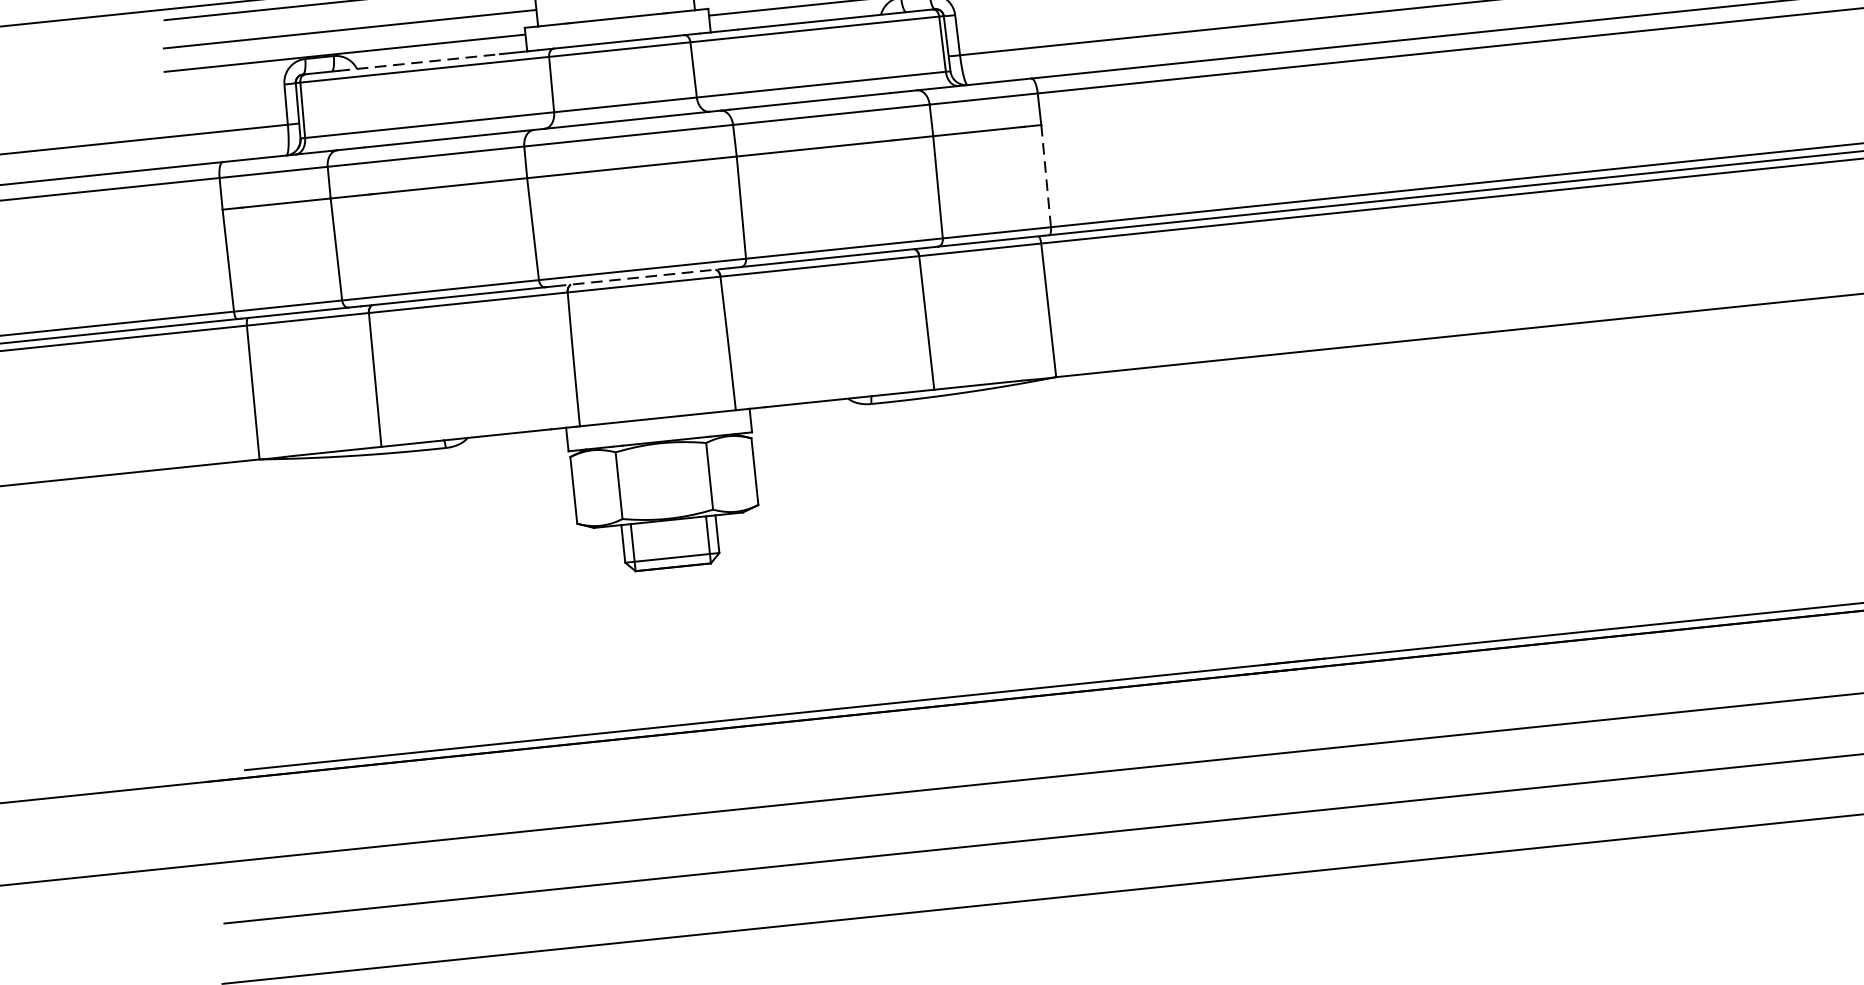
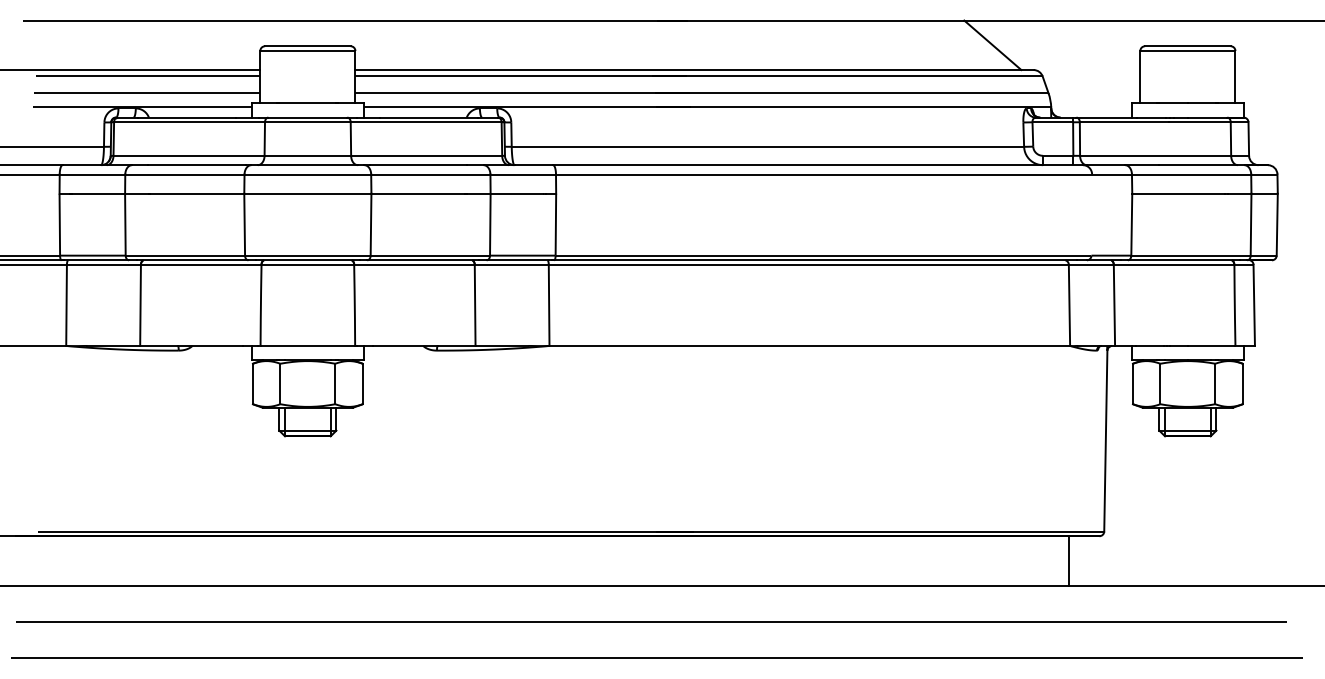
line: (418, 62) -> (186, 117), dashed -> solid
line: (1045, 175) -> (555, 224), dashed -> solid
line: (642, 277) -> (307, 260), dashed -> solid

